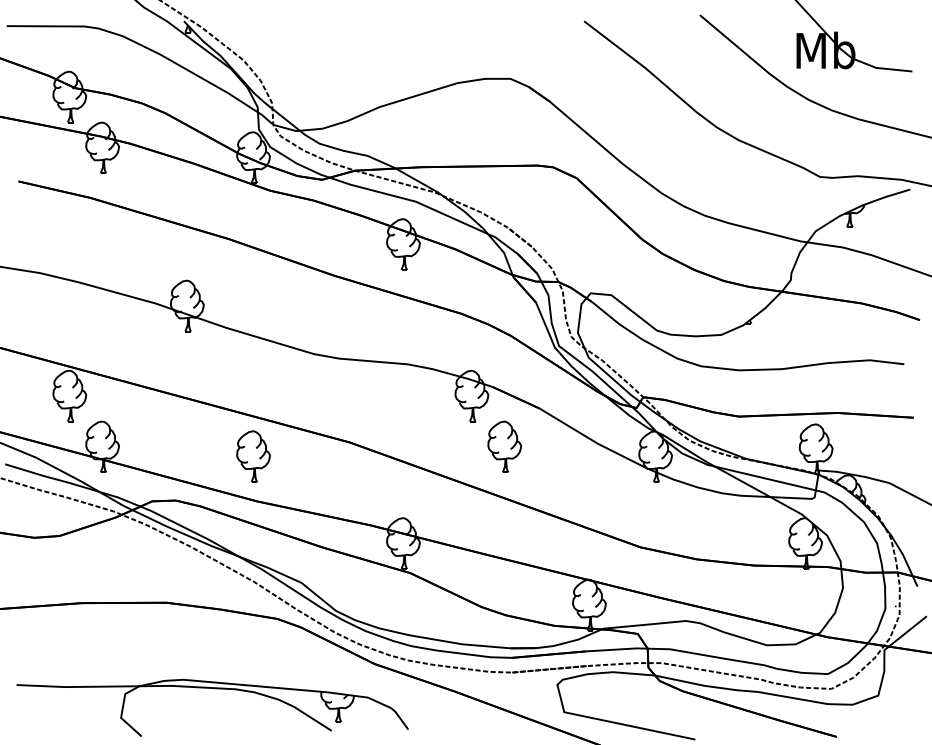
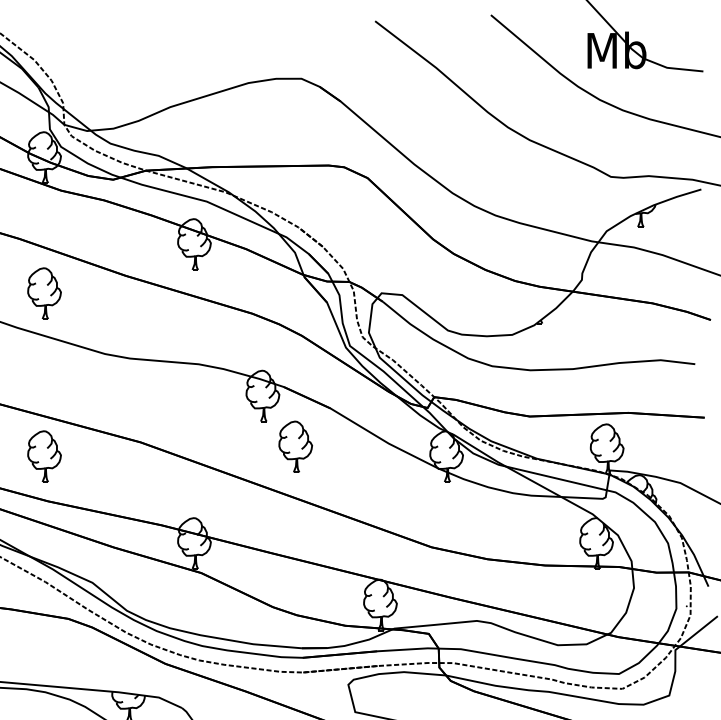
part: (253, 293) -> (44, 293), added

